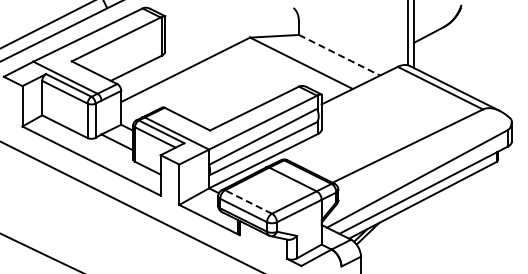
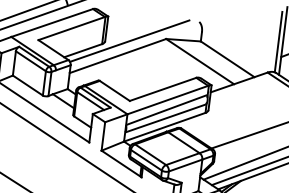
line: (199, 46) -> (129, 40), added
line: (340, 55) -> (228, 59), dashed -> solid
line: (248, 201) -> (150, 154), dashed -> solid

